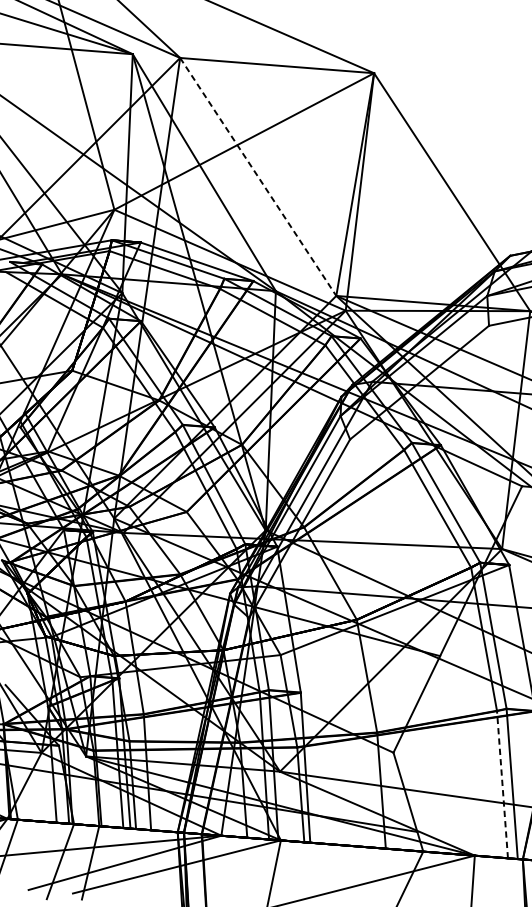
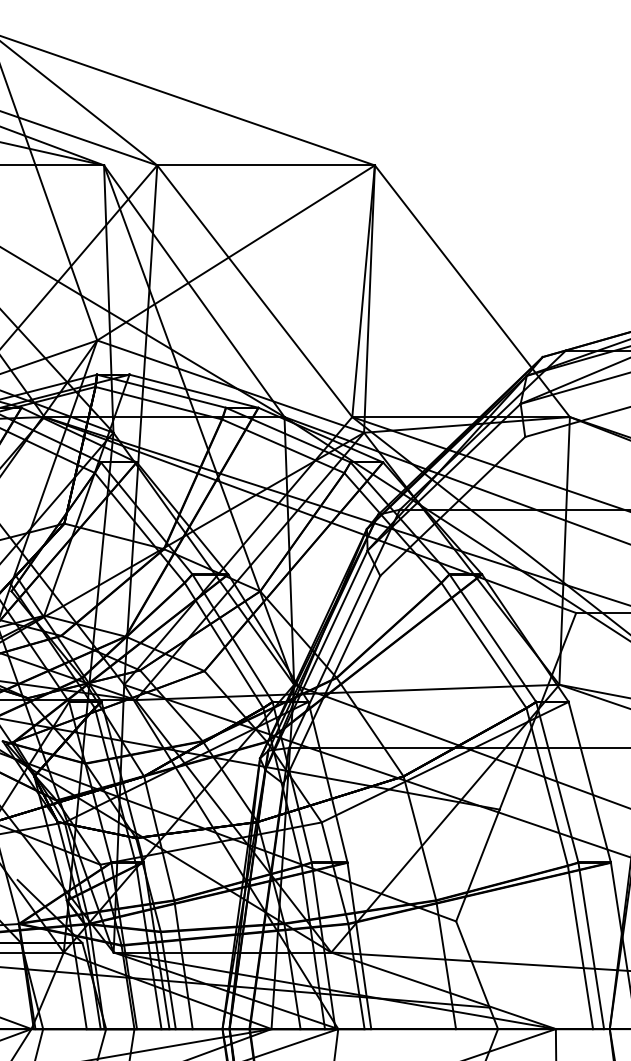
line: (258, 177) -> (255, 291), dashed -> solid
line: (502, 784) -> (580, 947), dashed -> solid

